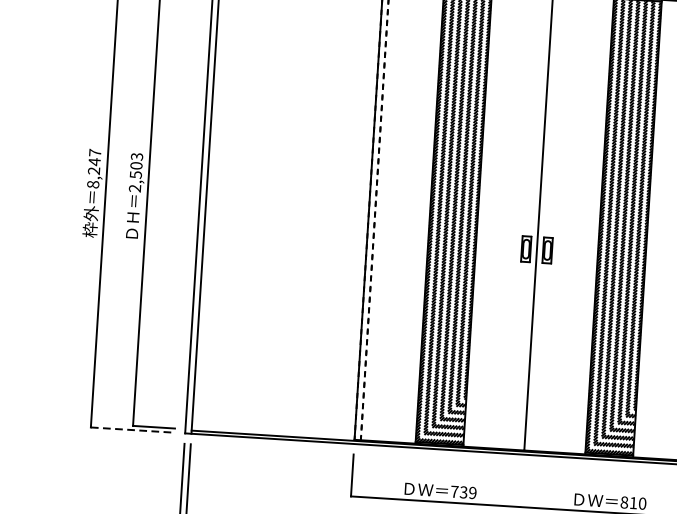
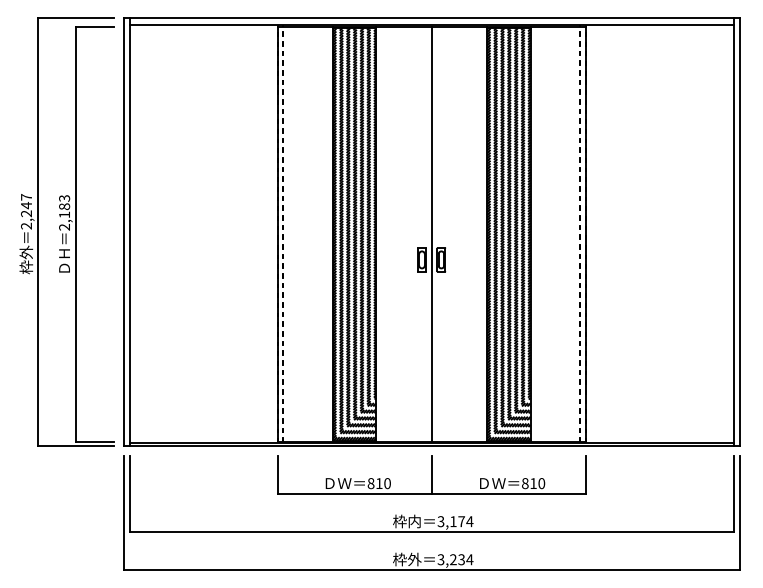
text: (136, 170) -> (64, 210), 2,503 -> 2,183
text: (93, 183) -> (26, 225), 8,247 -> 2,247
line: (132, 430) -> (76, 446), dashed -> solid
line: (521, 486) -> (431, 474), added
text: (462, 492) -> (378, 483), 739 -> 810

